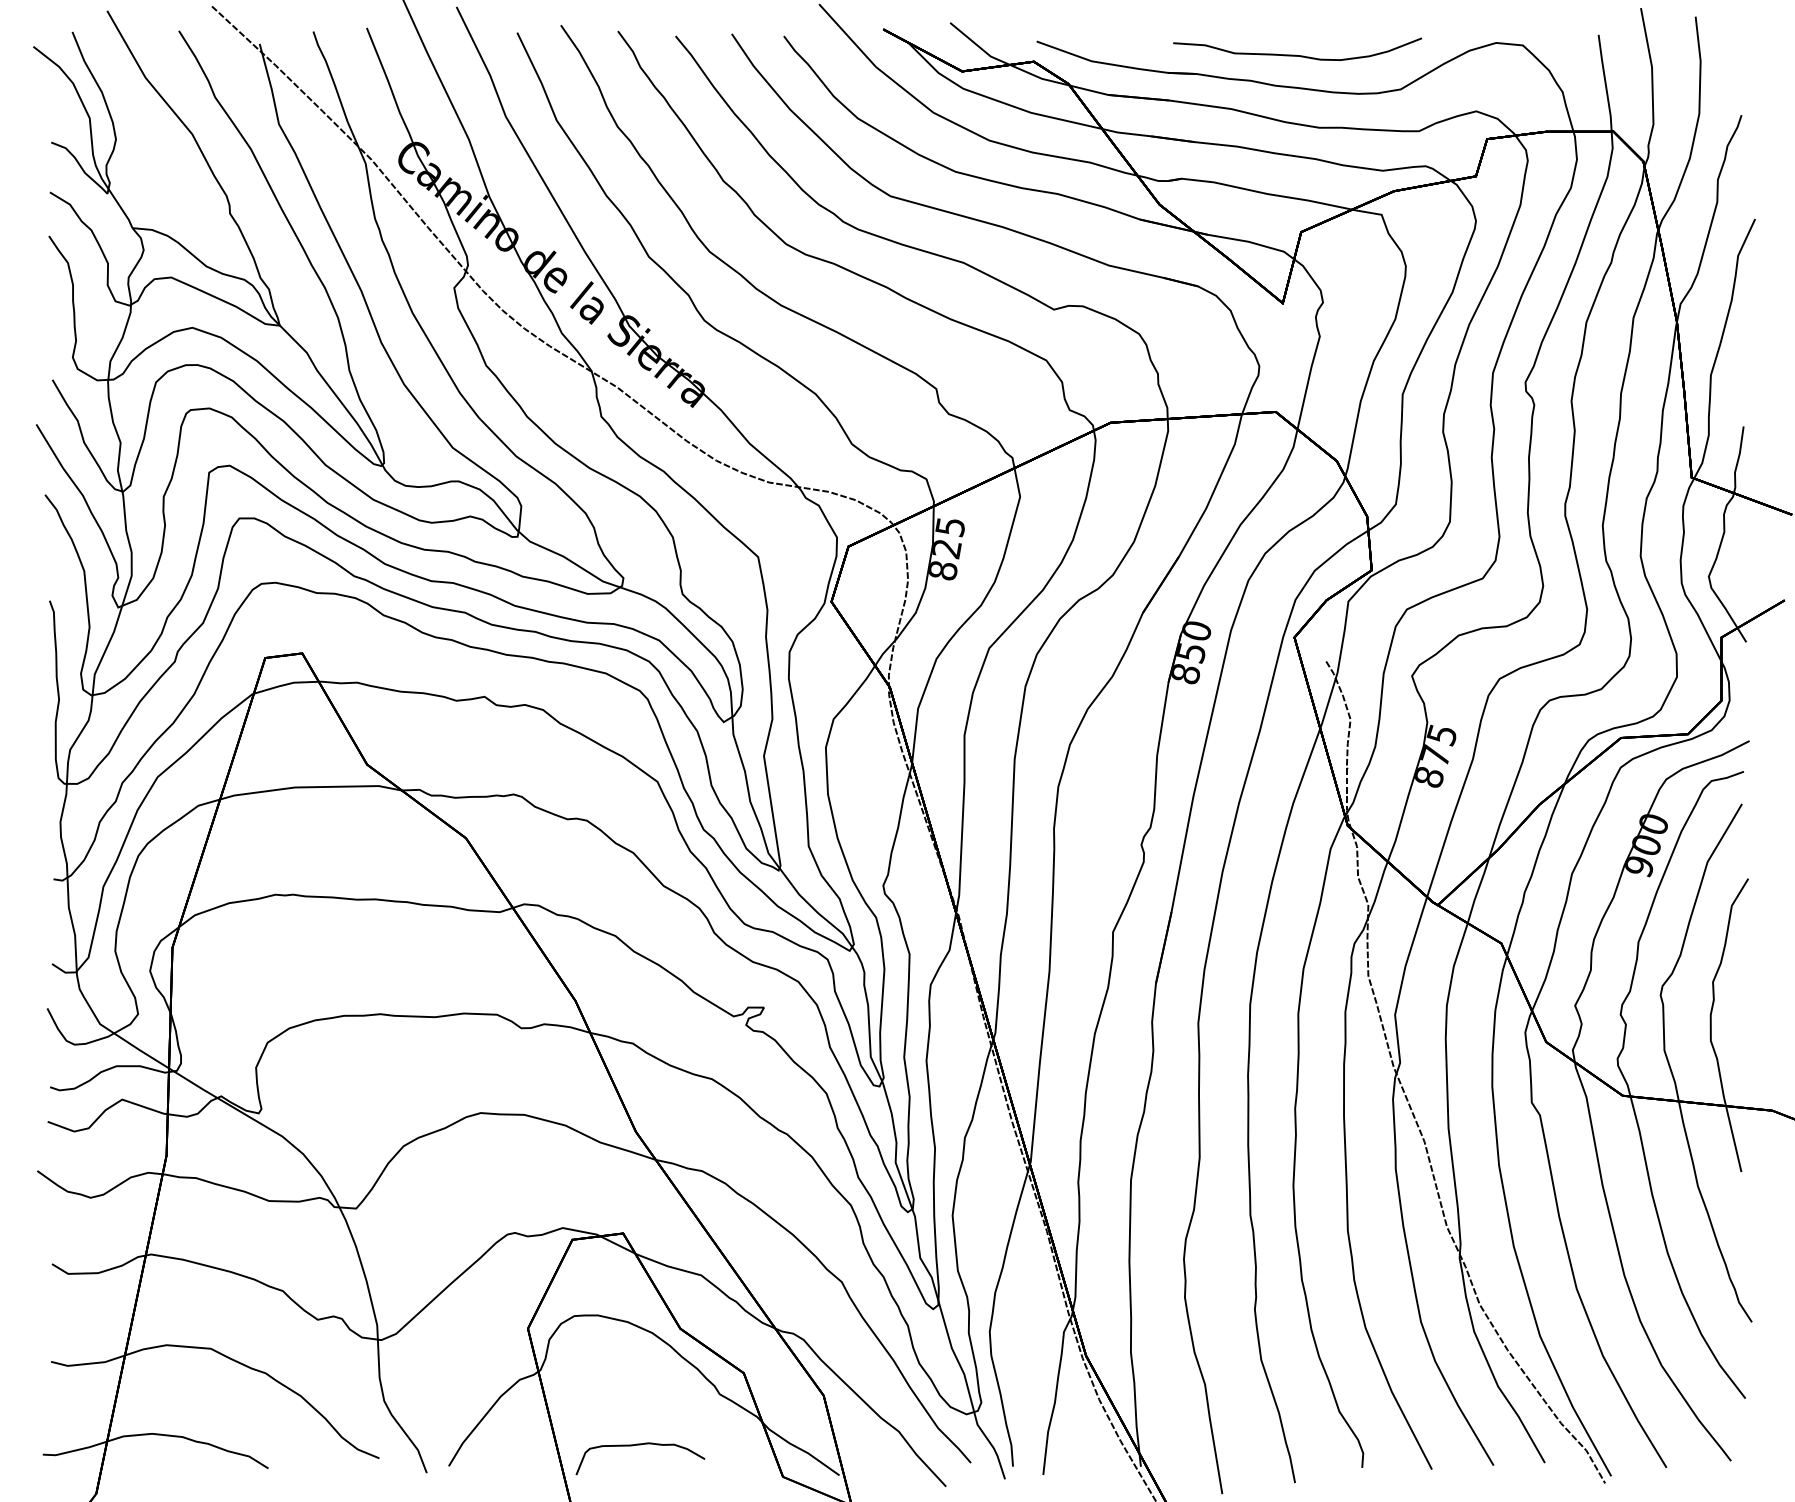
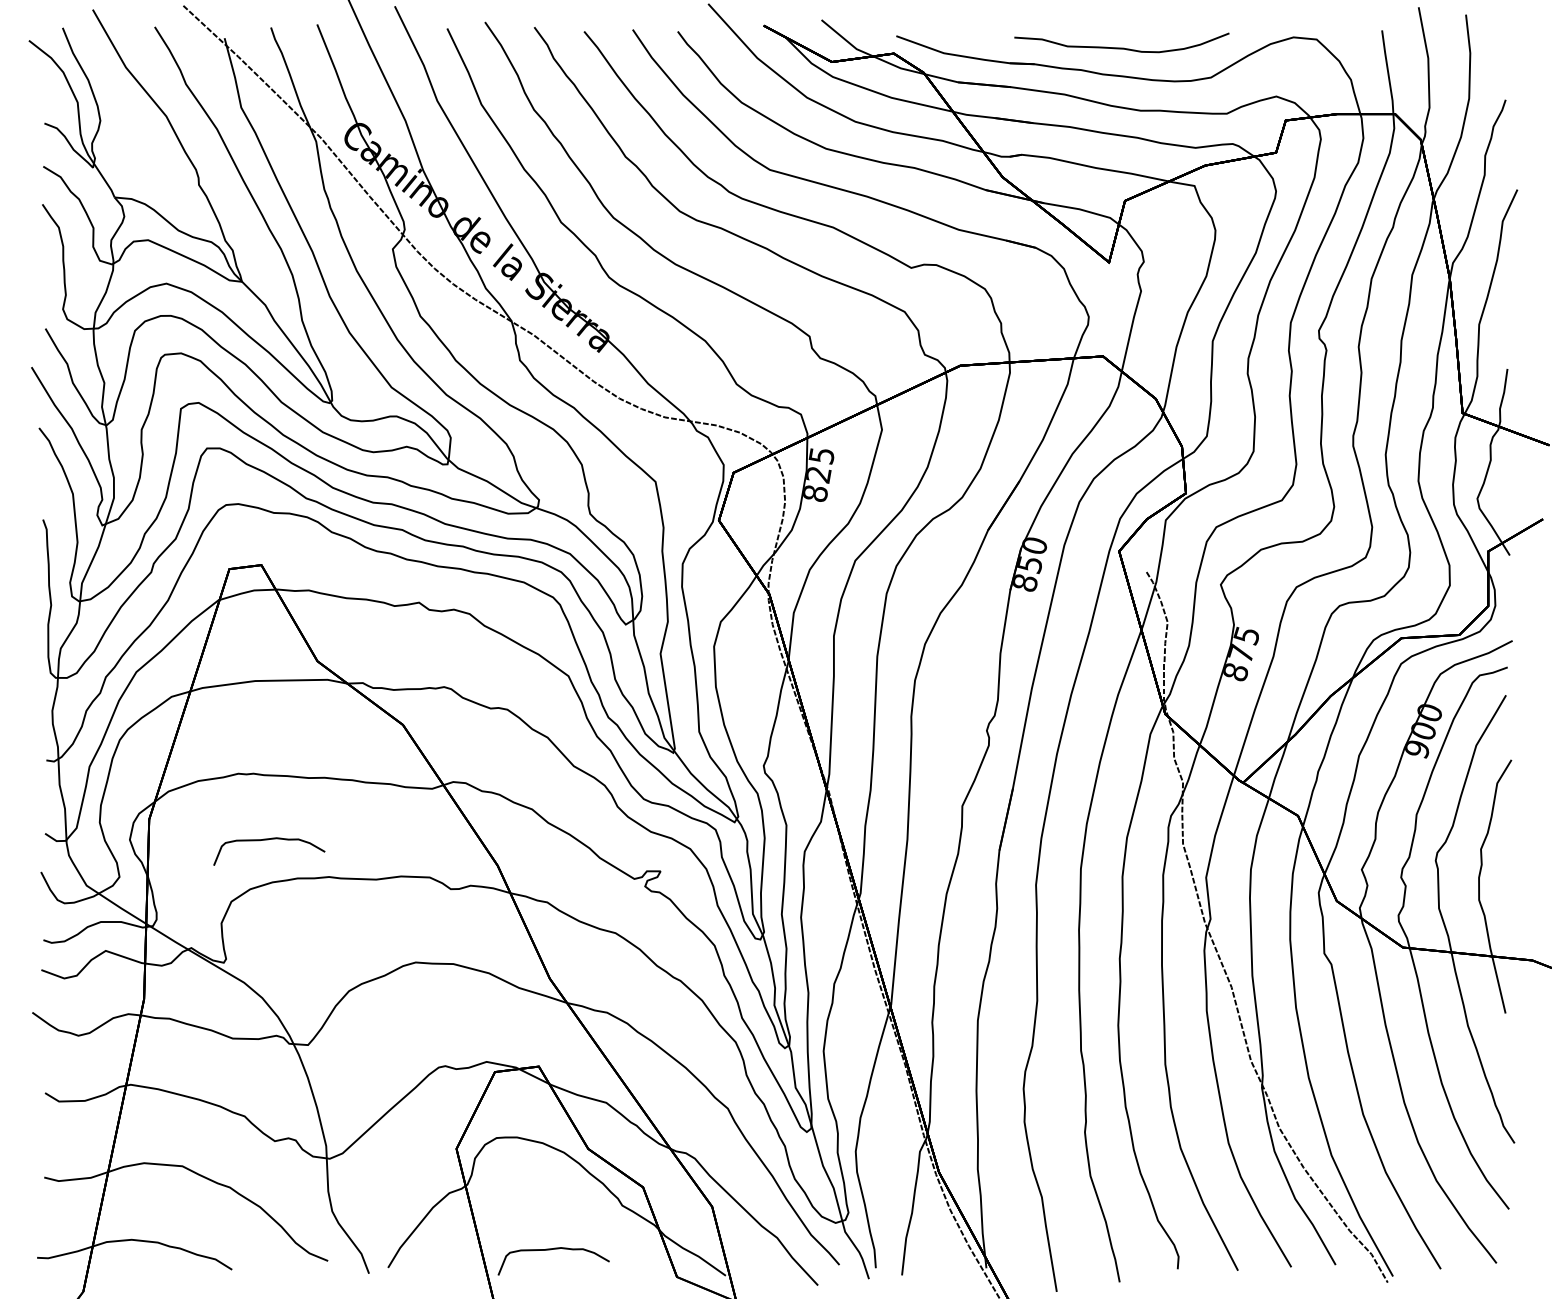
curve: (311, 971) -> (269, 840), added

